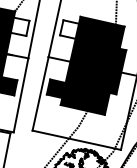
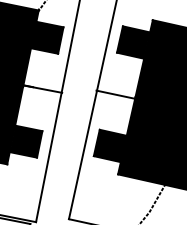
fill: (19, 26) -> (46, 37), added
fill: (69, 29) -> (133, 42), added

